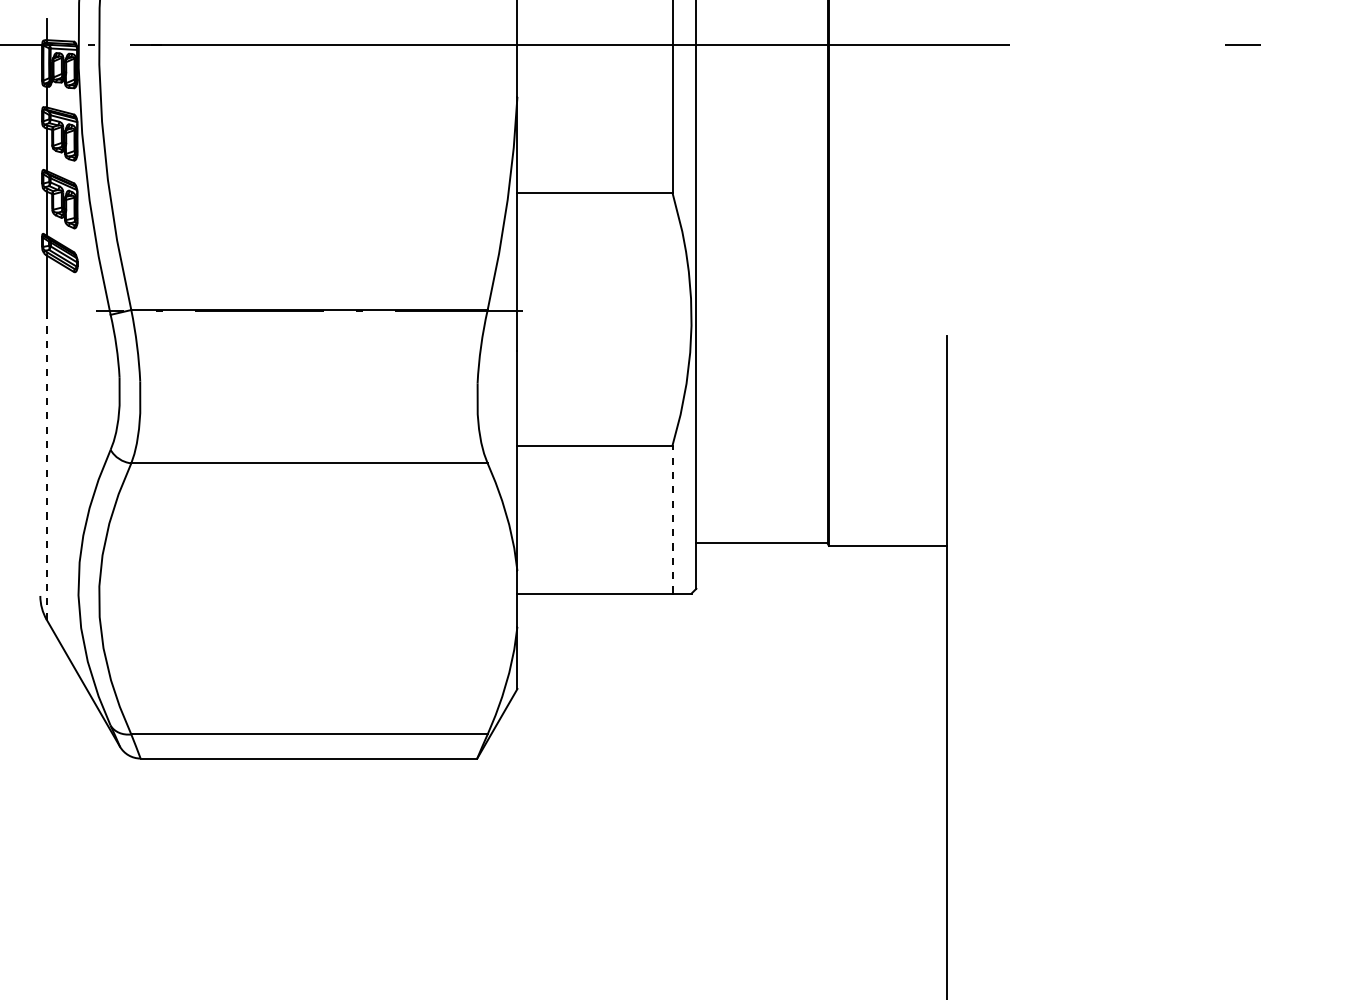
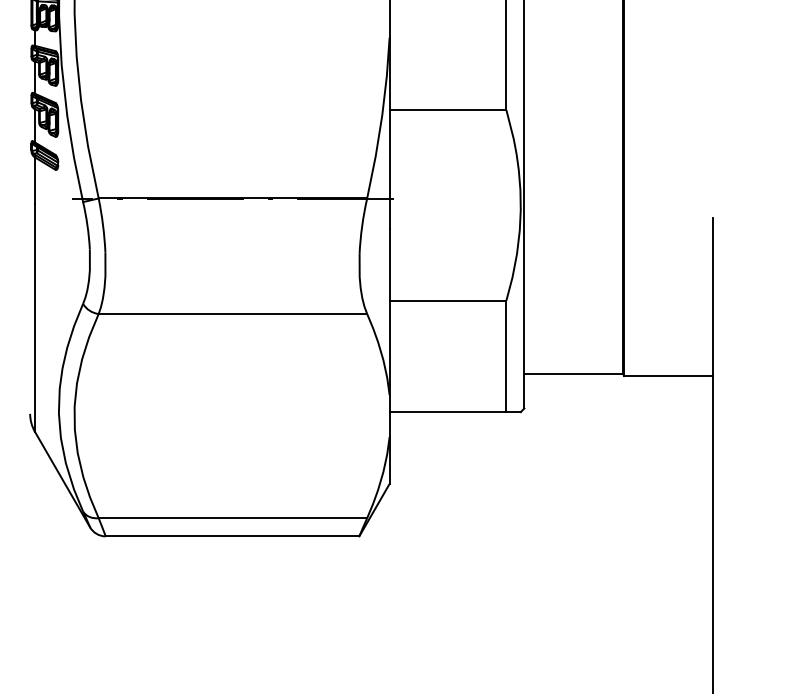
line: (46, 468) -> (34, 317), dashed -> solid
line: (672, 519) -> (506, 356), dashed -> solid

